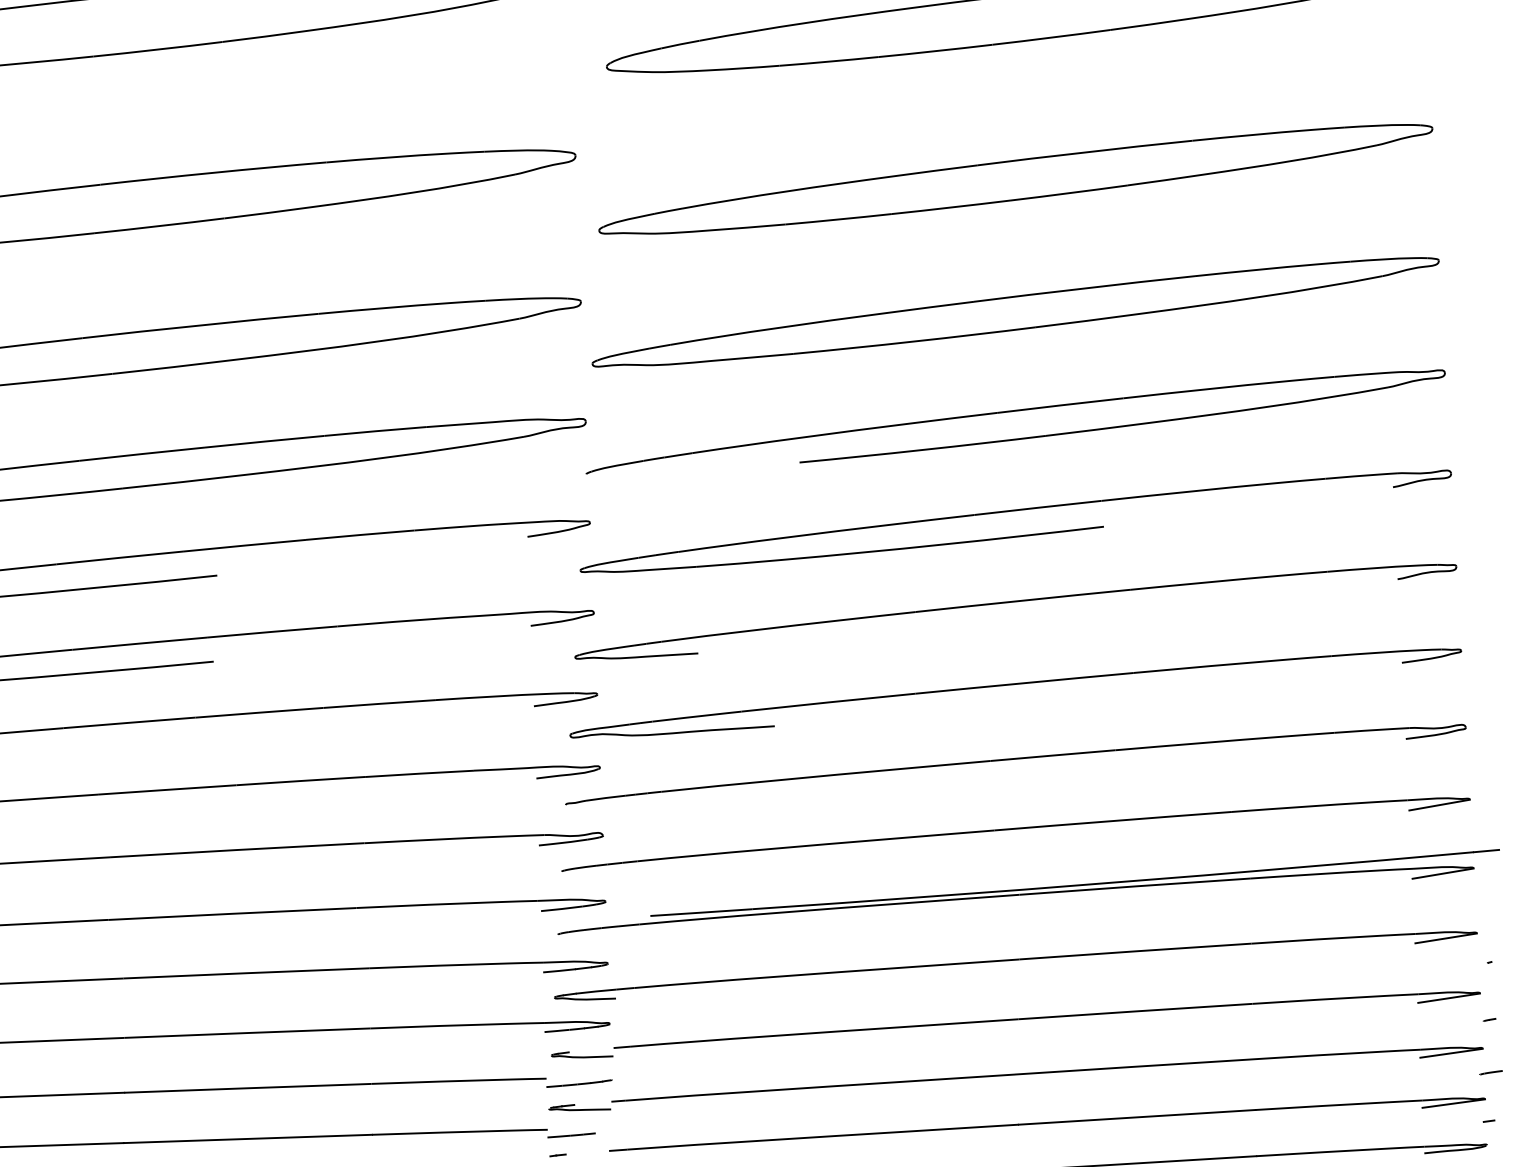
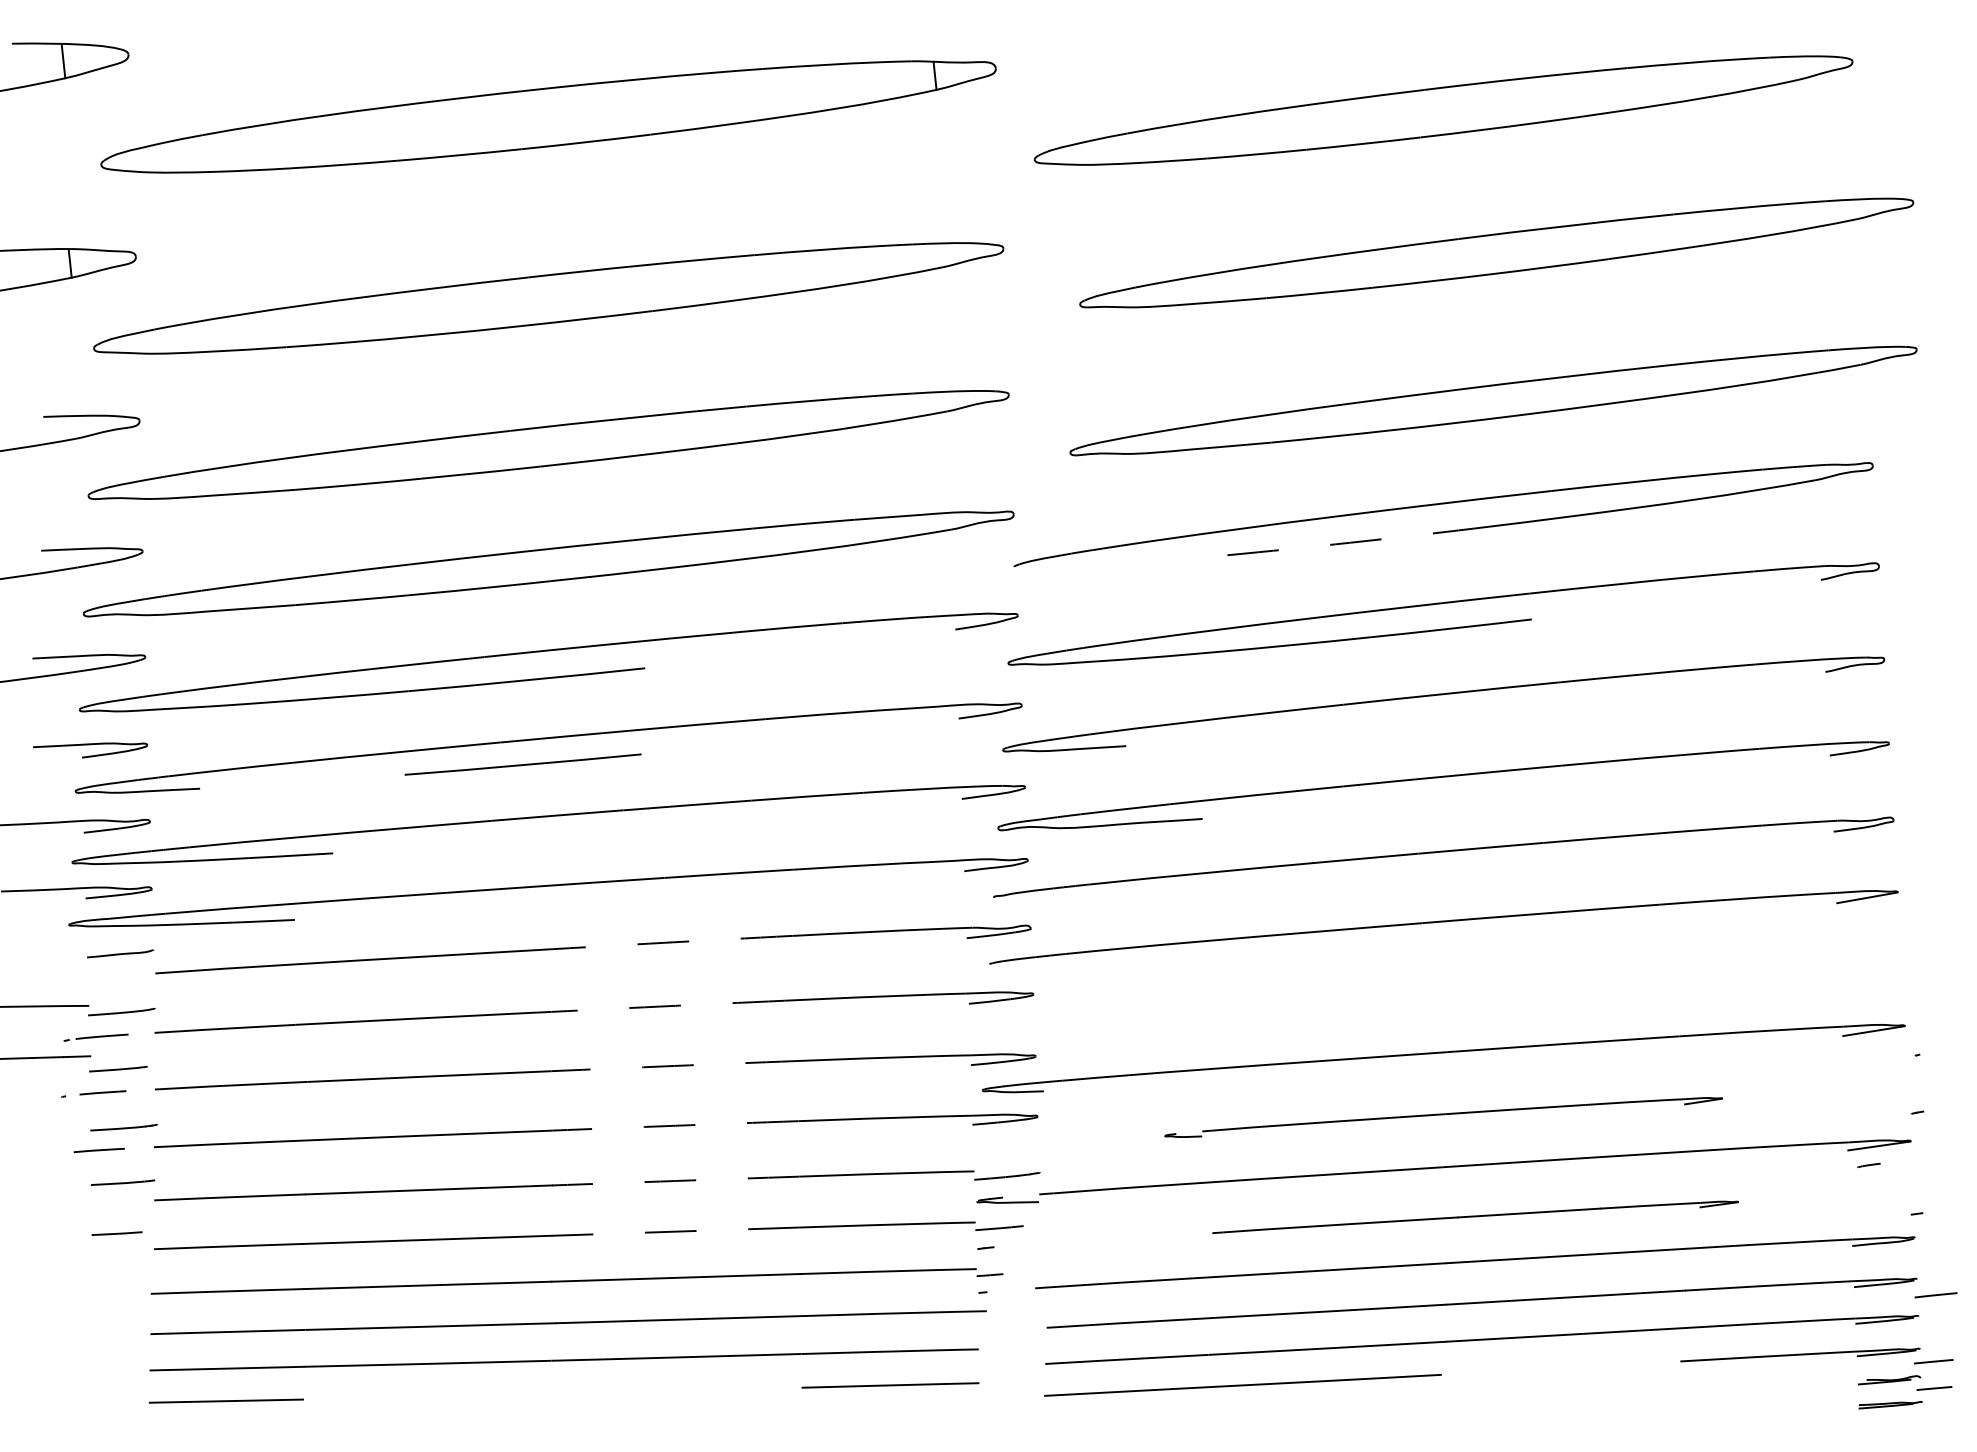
part: (1015, 178) -> (1496, 252), moved
part: (1015, 311) -> (1493, 400), moved
arc: (922, 449) -> (1350, 542), solid -> dashed
arc: (237, 849) -> (665, 942), solid -> dashed
part: (1028, 891) -> (1456, 984), removed
arc: (232, 913) -> (660, 1006), solid -> dashed
arc: (246, 972) -> (674, 1065), solid -> dashed
part: (1015, 1024) -> (1443, 1117), size x0.6
arc: (247, 1032) -> (675, 1125), solid -> dashed
line: (1490, 1072) -> (1868, 1165), moved
arc: (247, 1087) -> (675, 1180), solid -> dashed
part: (1047, 1124) -> (1475, 1217), size x0.6
line: (247, 1138) -> (675, 1231), solid -> dashed

